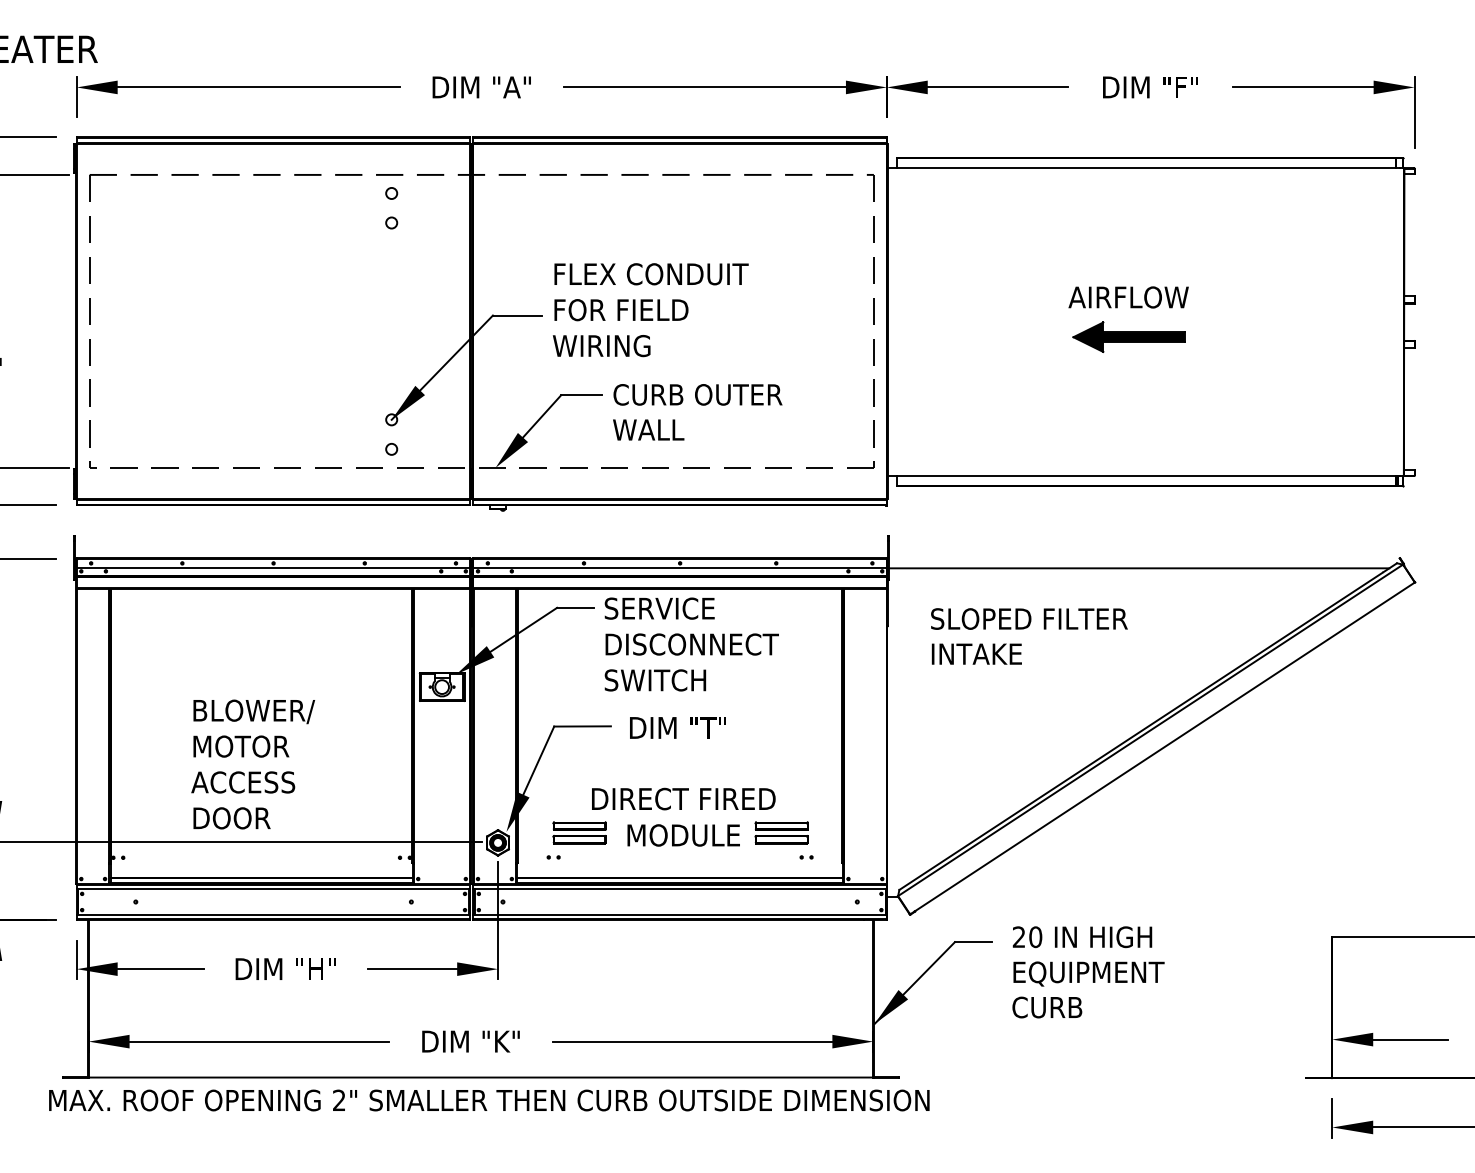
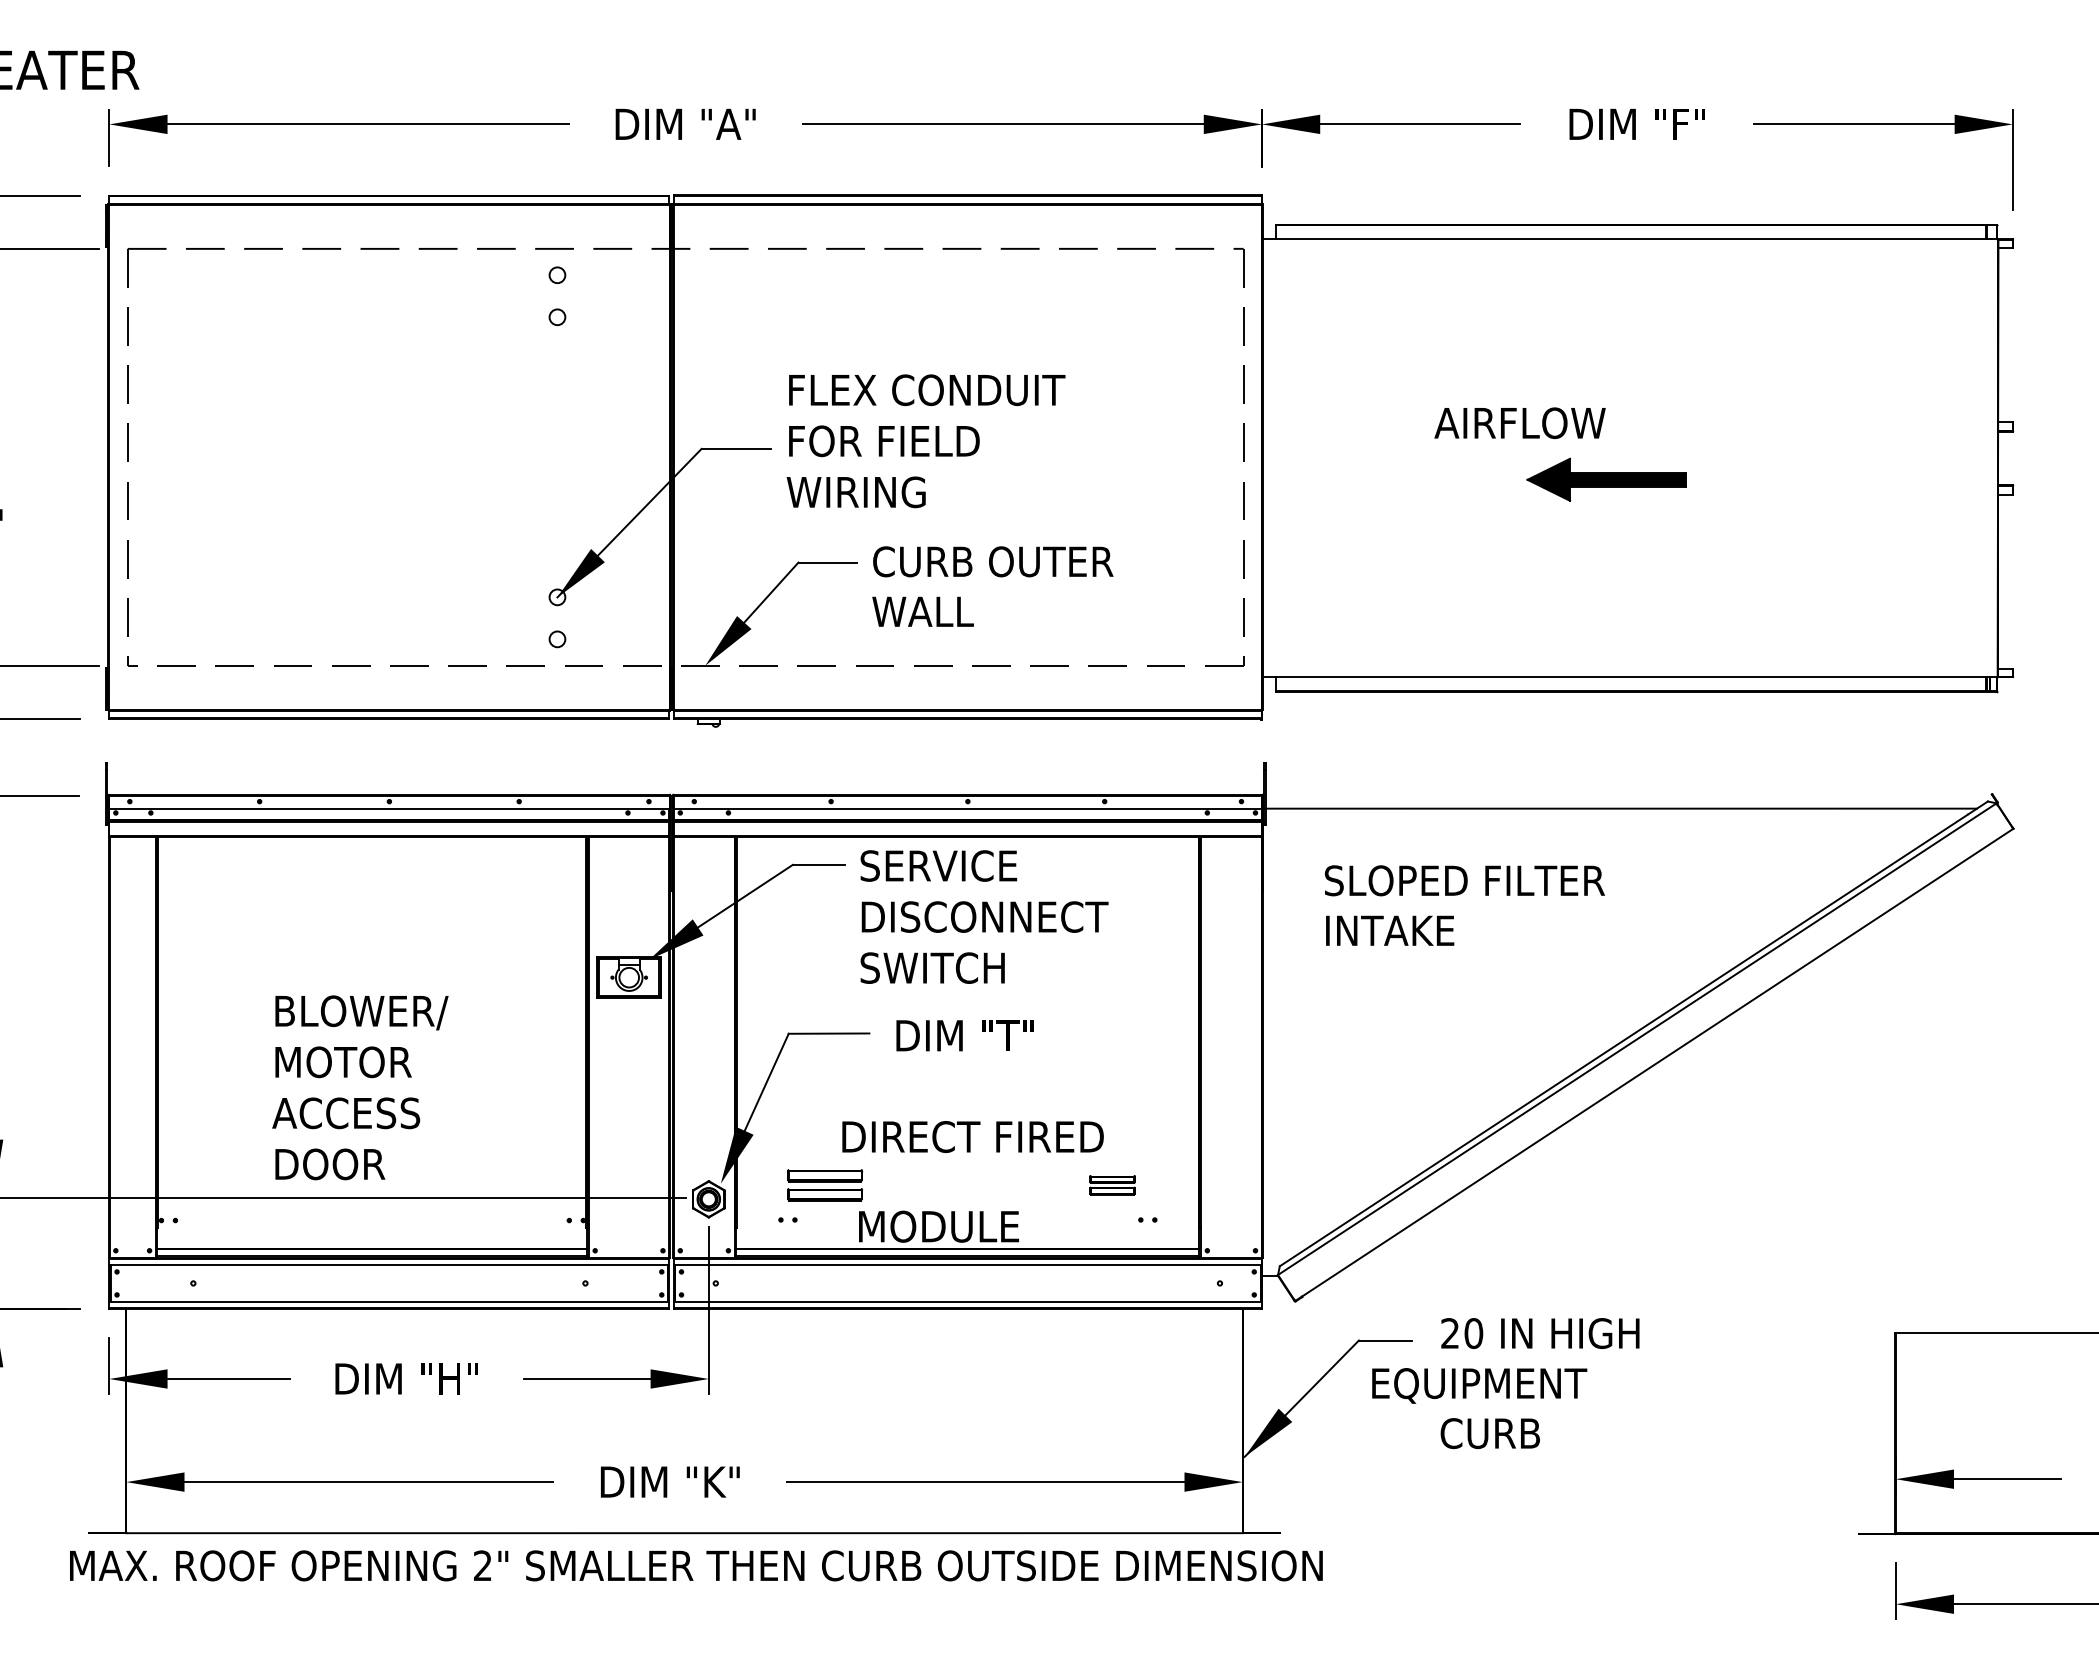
text: (1128, 297) -> (1519, 423), moved
part: (781, 833) -> (1112, 1185), size x0.6
text: (683, 835) -> (938, 1226), moved
text: (1088, 973) -> (1479, 1385), moved

